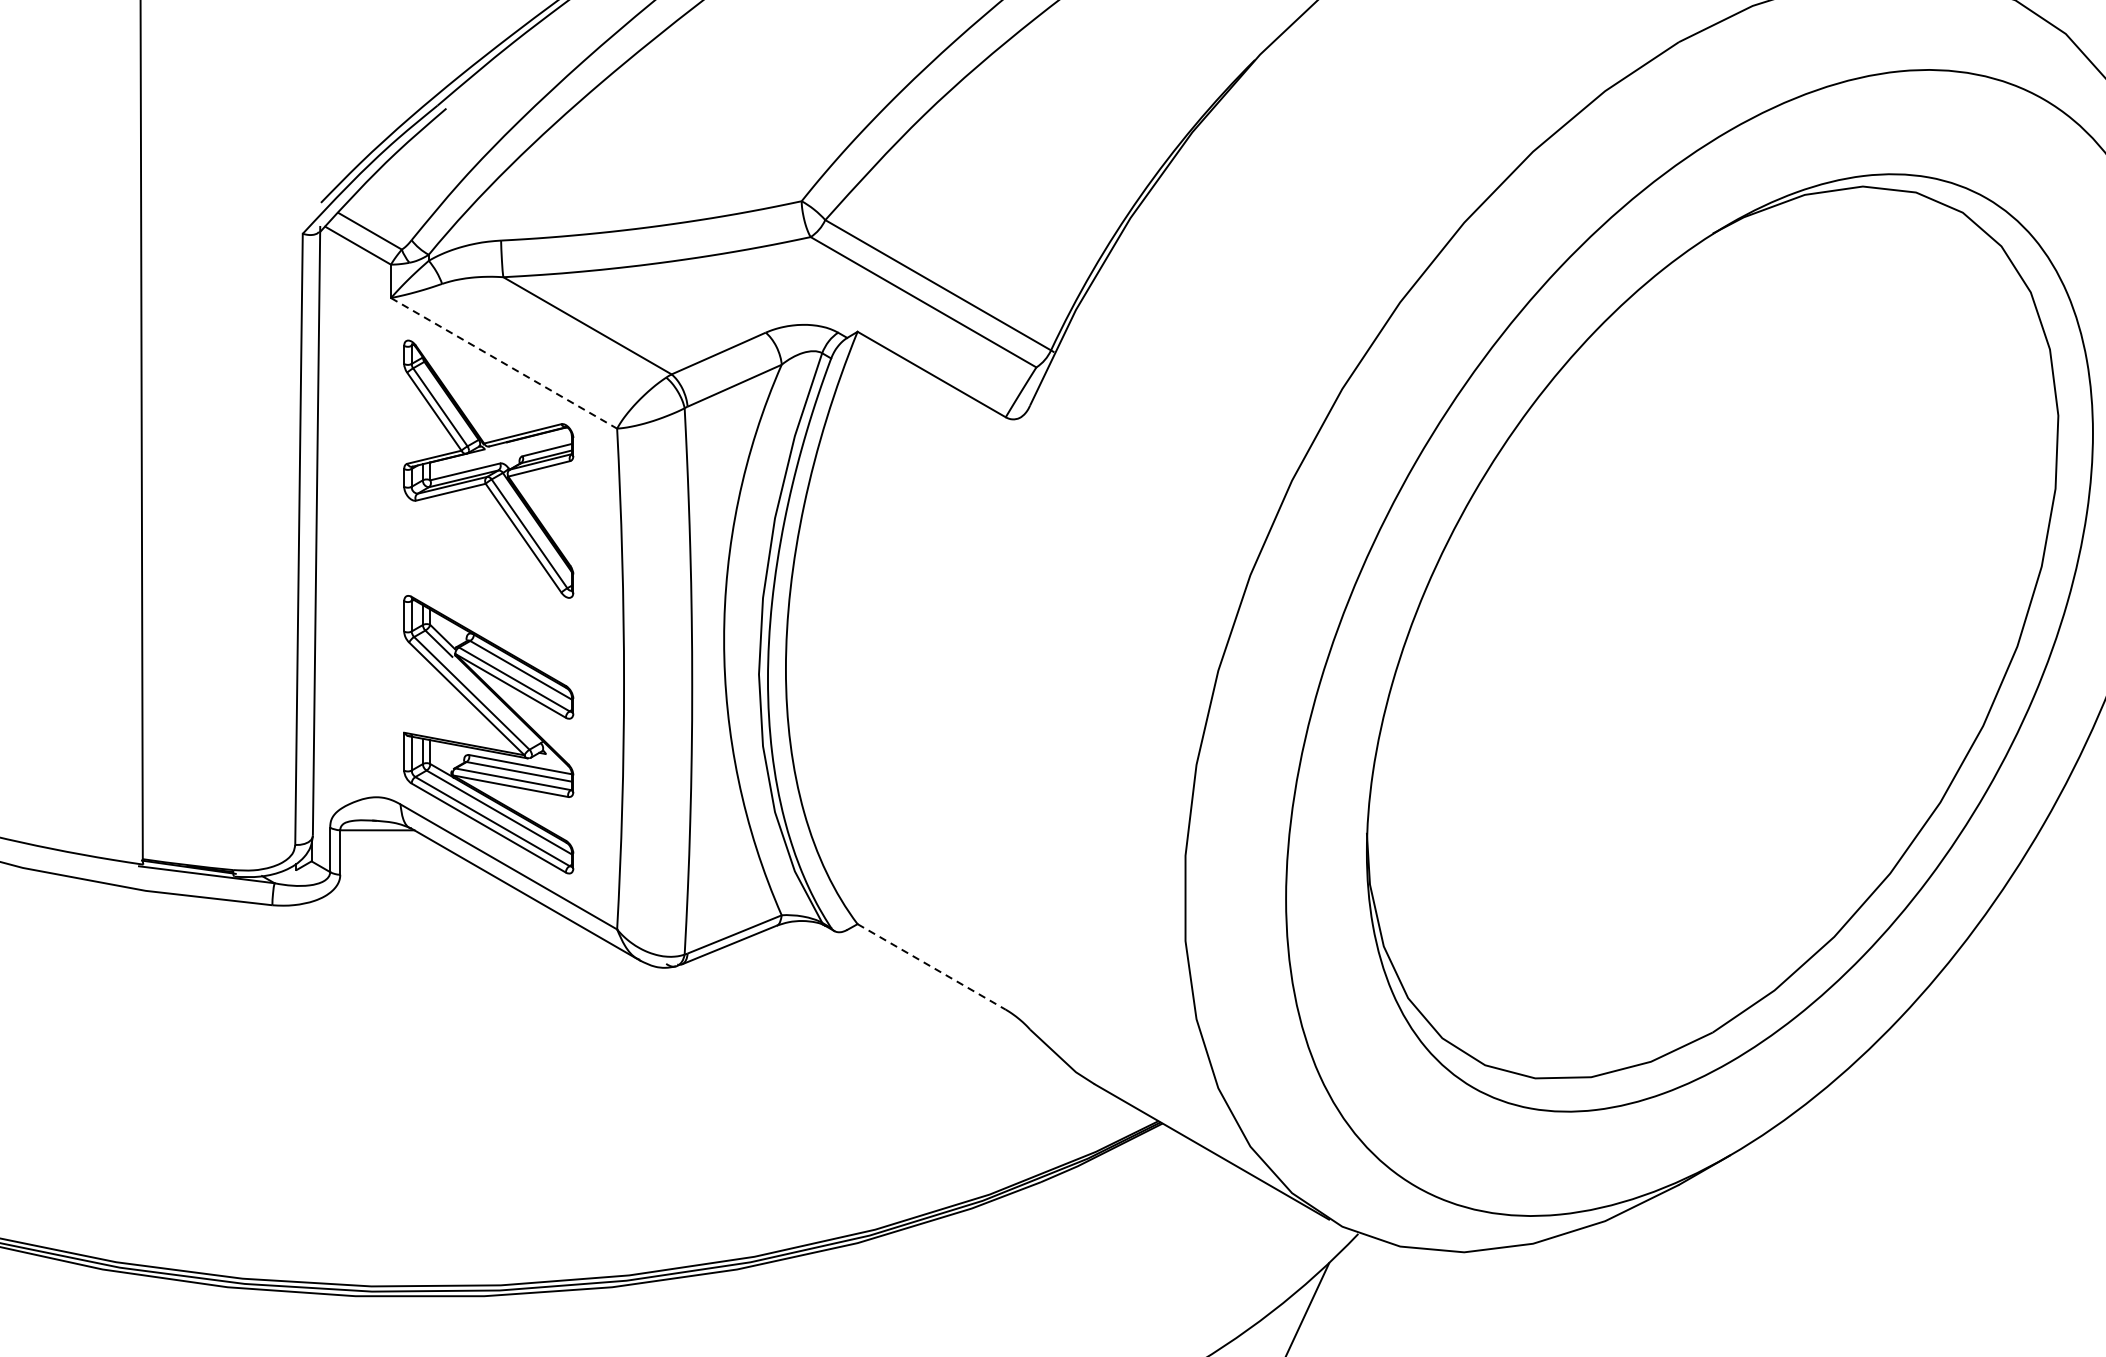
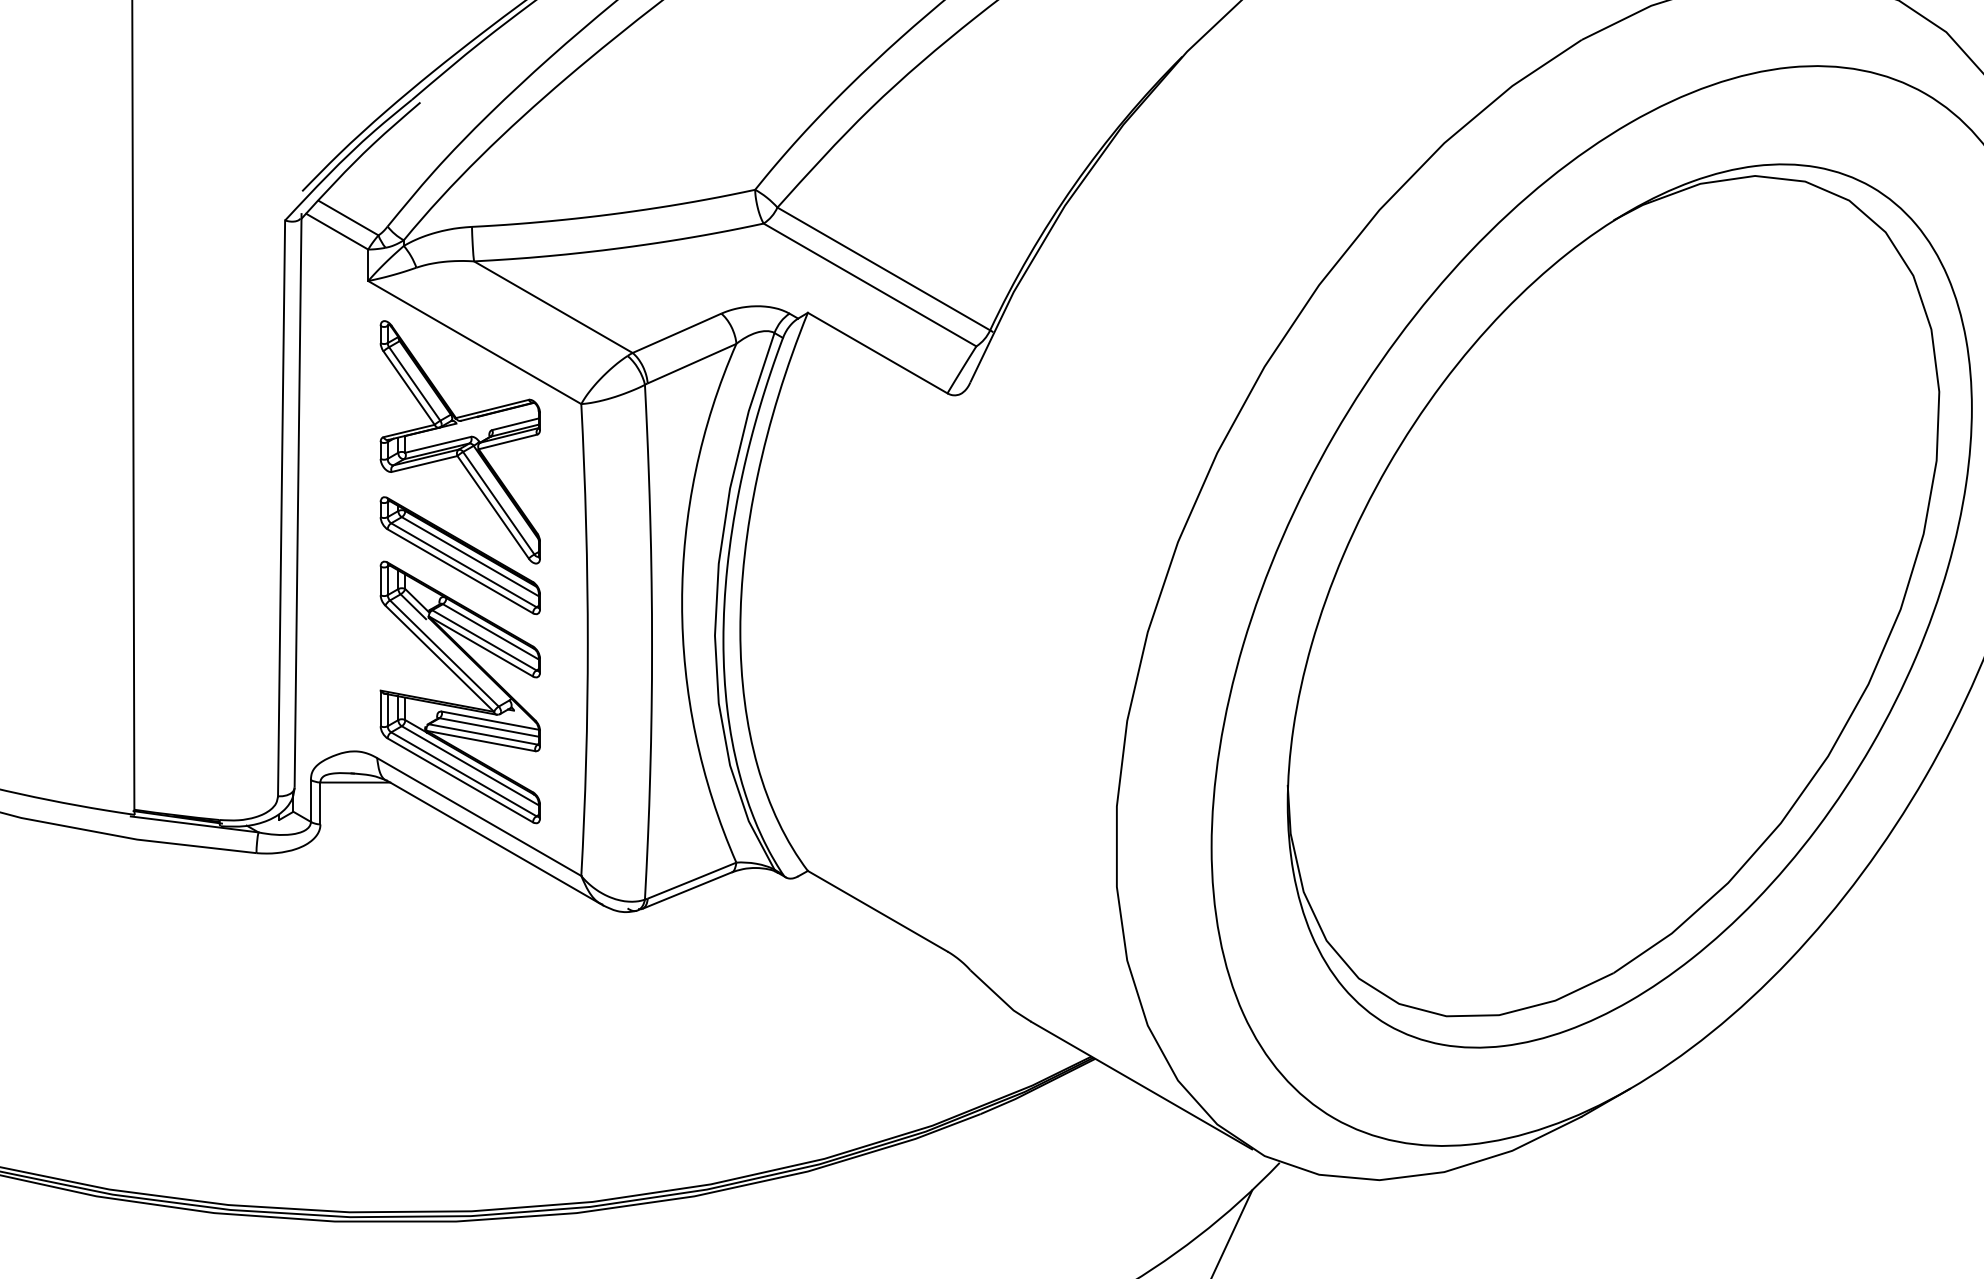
line: (504, 363) -> (475, 342), dashed -> solid
part: (487, 589) -> (459, 555), added
line: (931, 967) -> (877, 911), dashed -> solid

